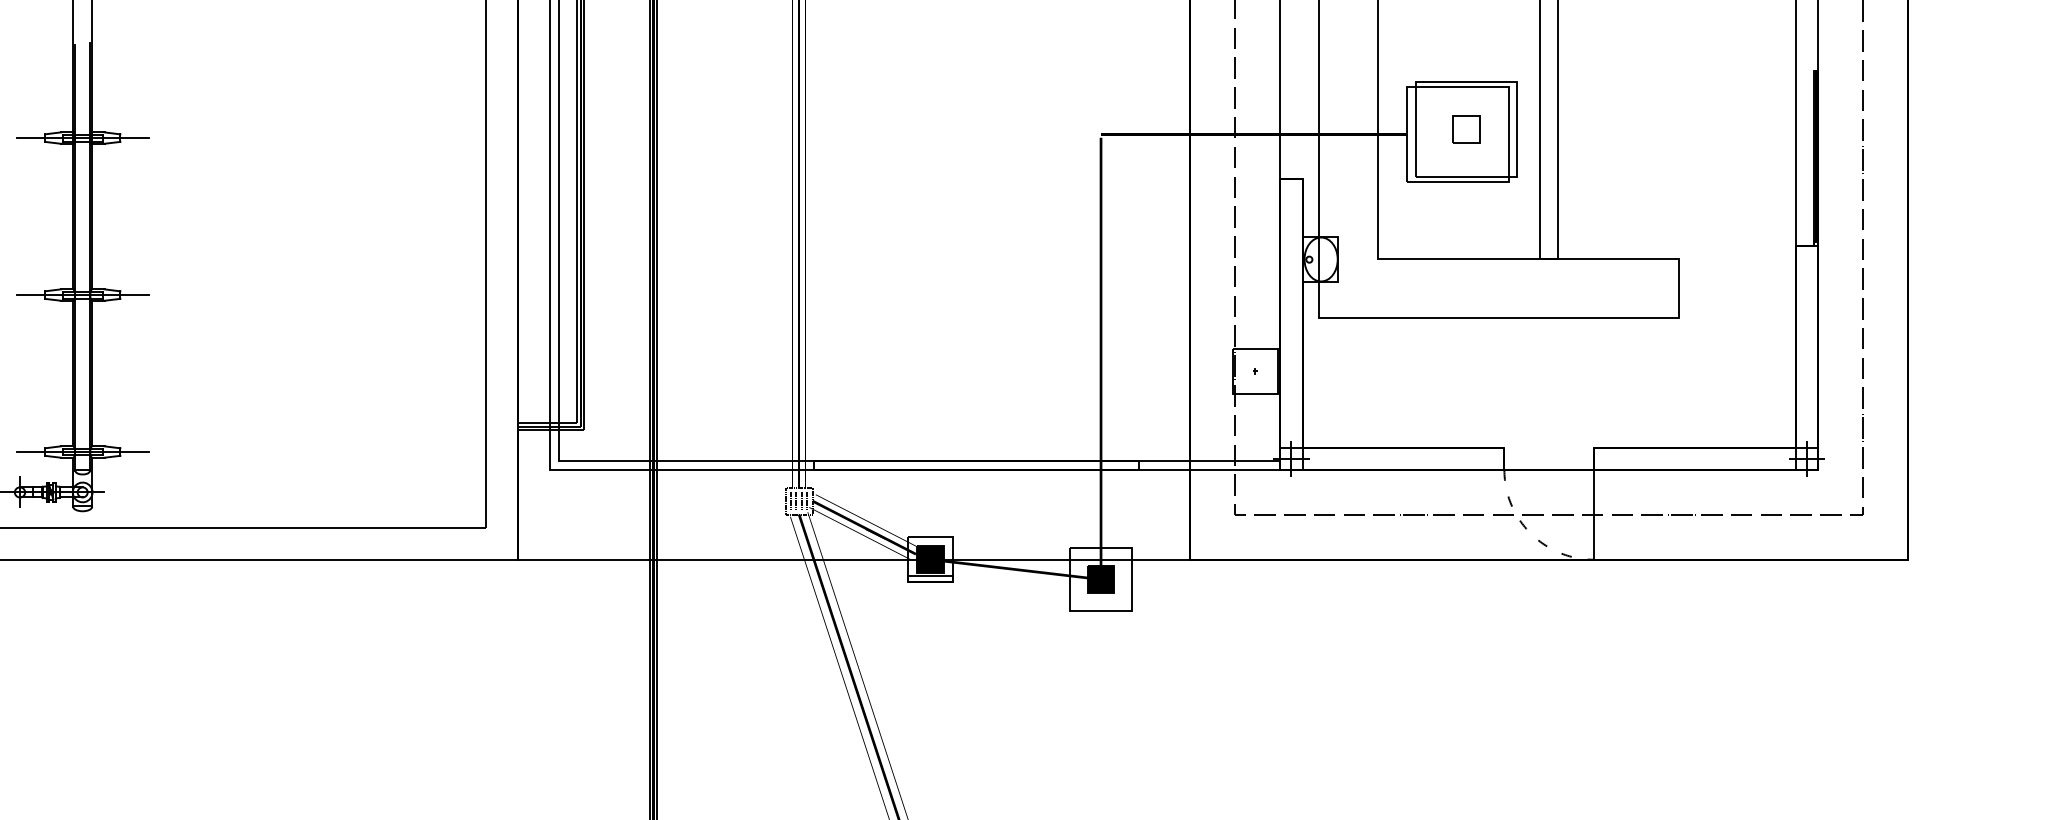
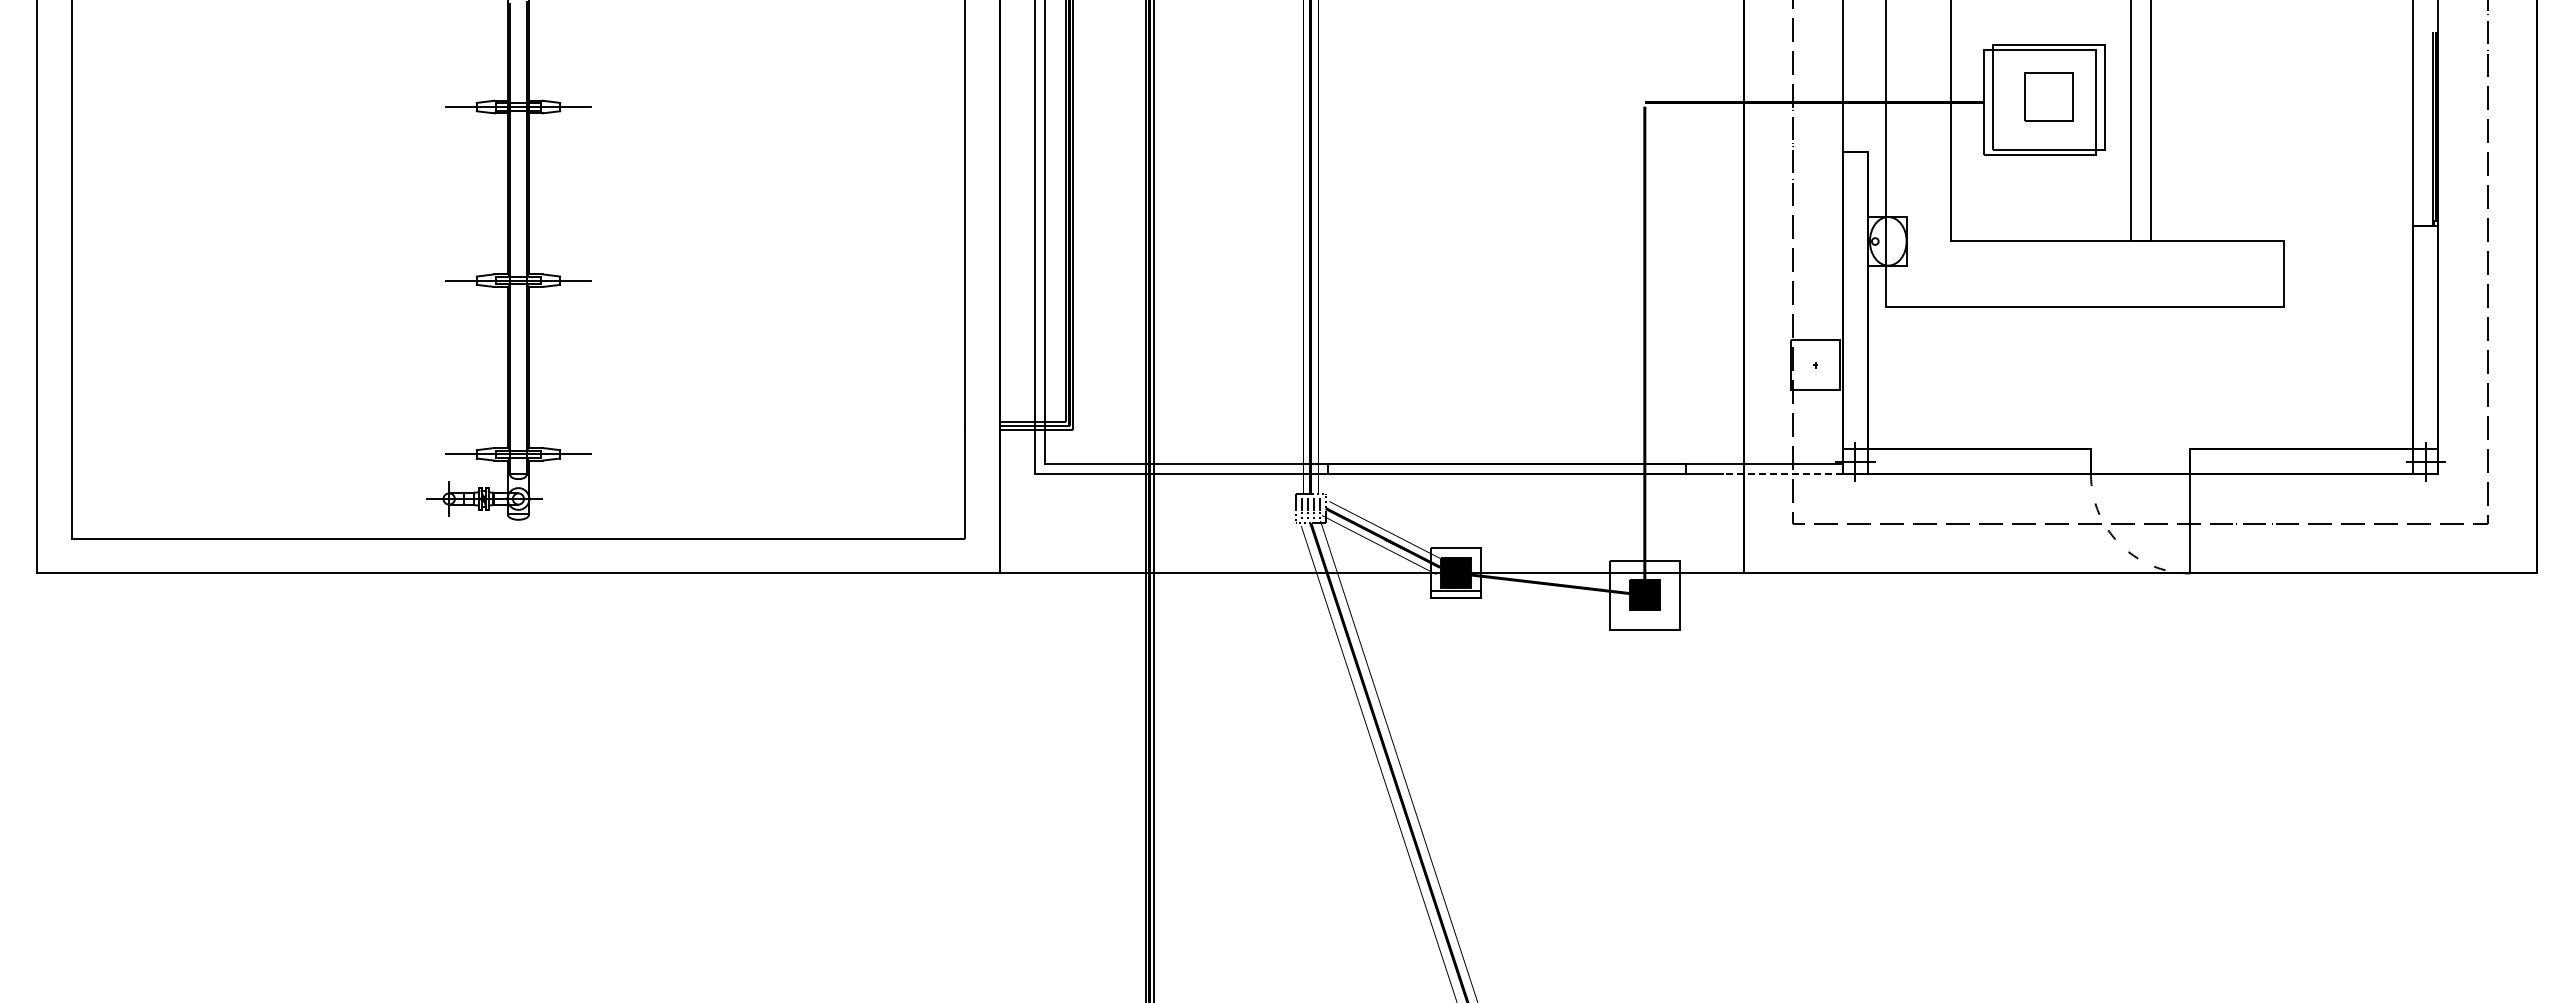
part: (1465, 128) -> (2048, 96), size x1.6
line: (1226, 470) -> (1783, 474), solid -> dashed

